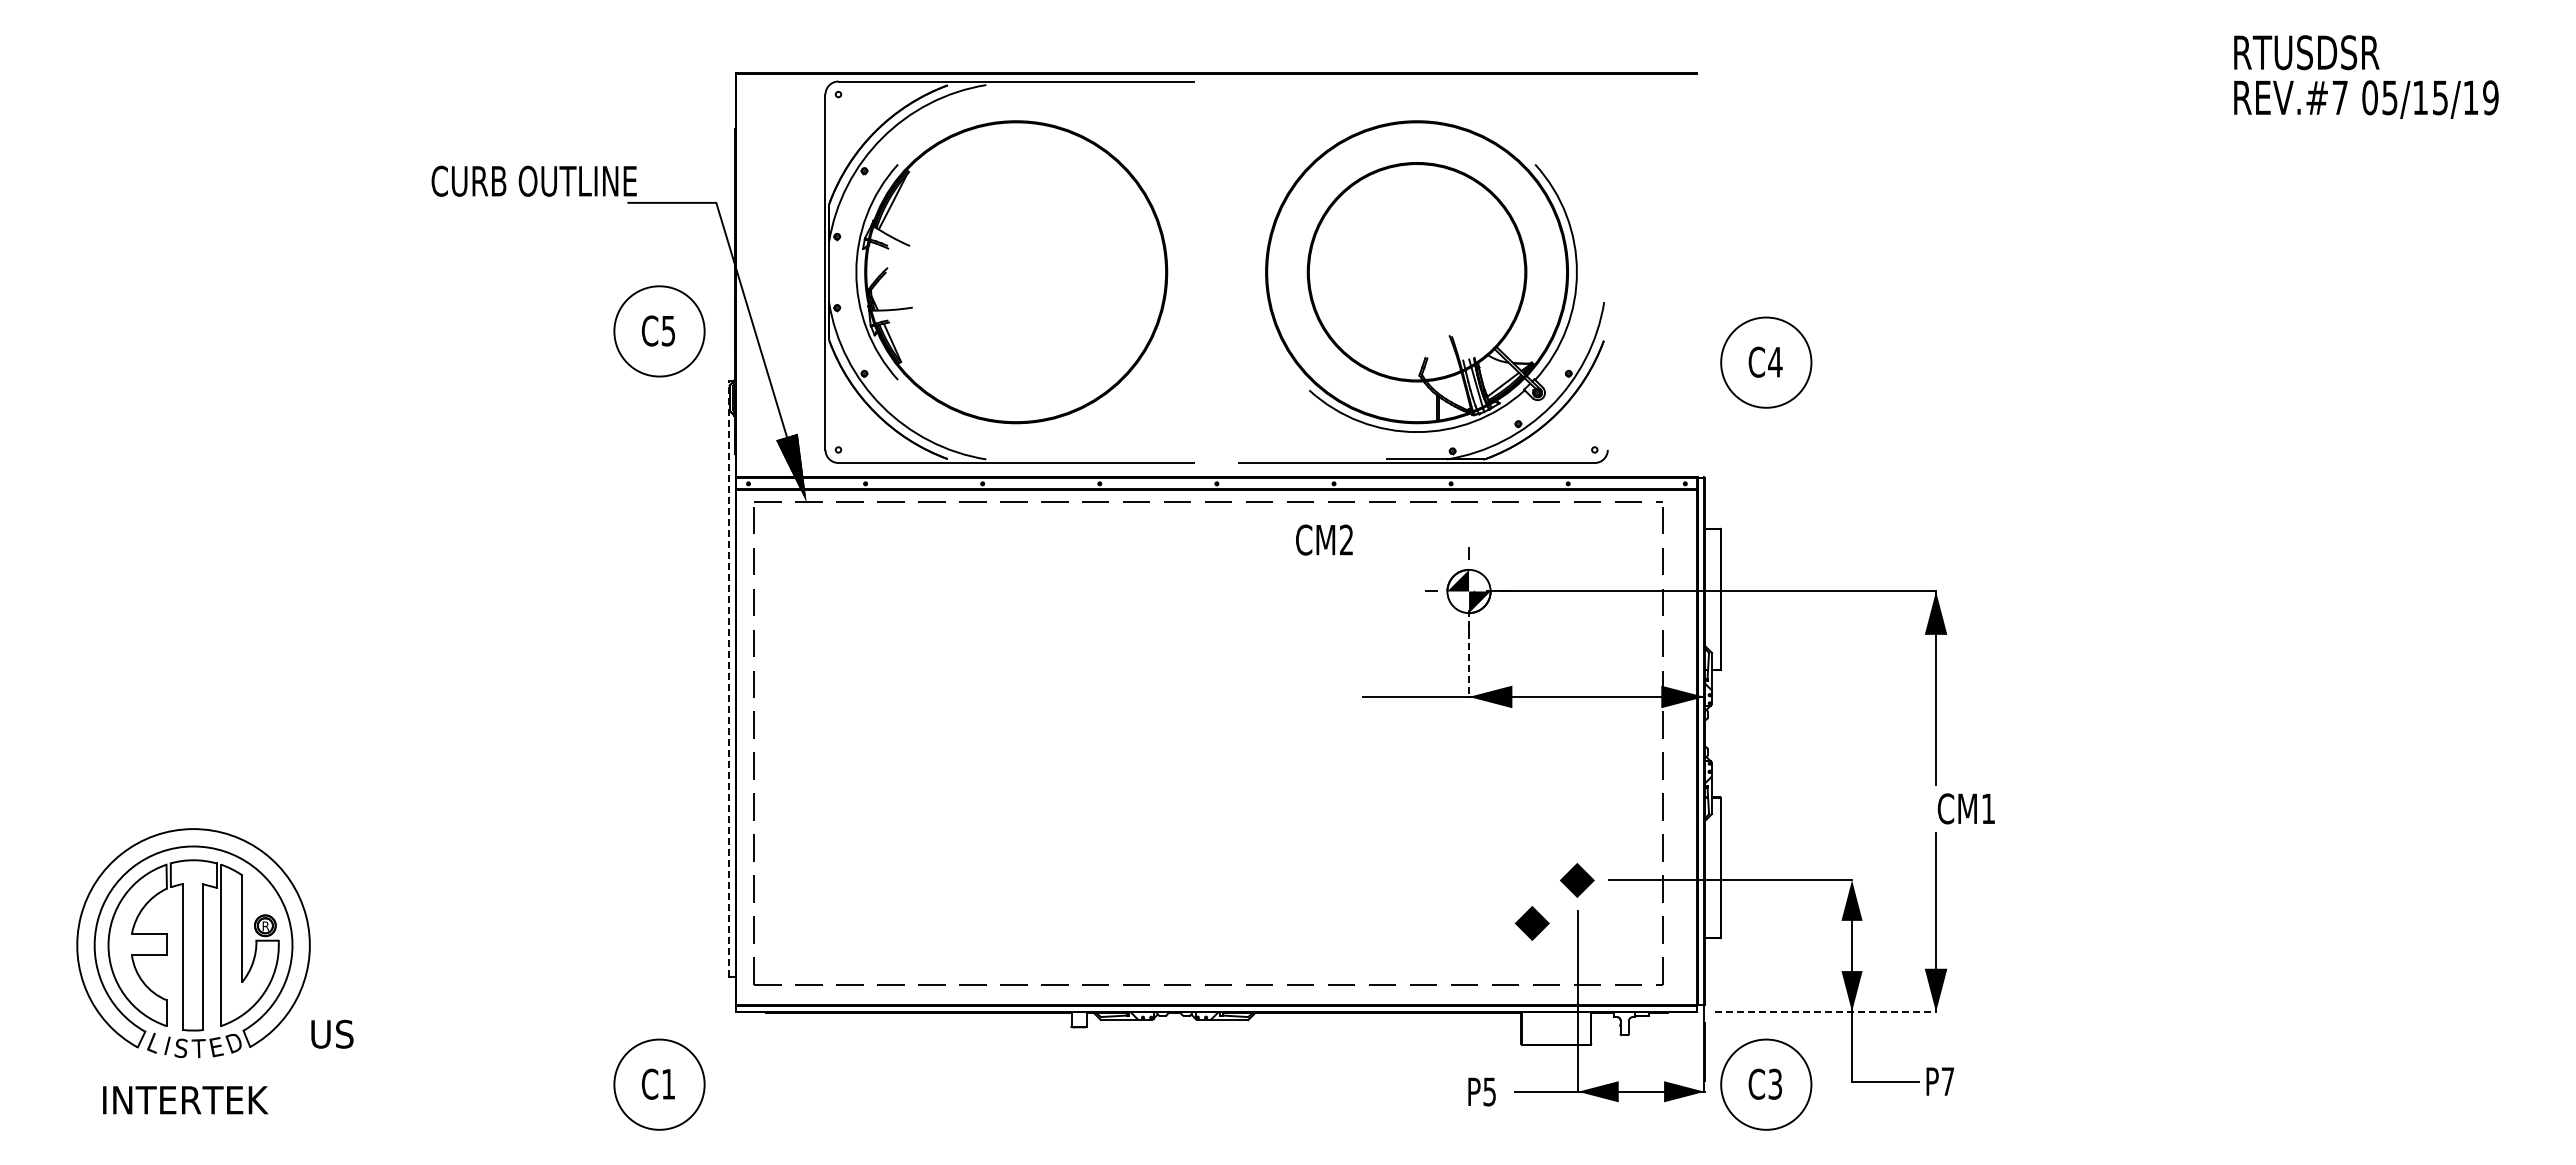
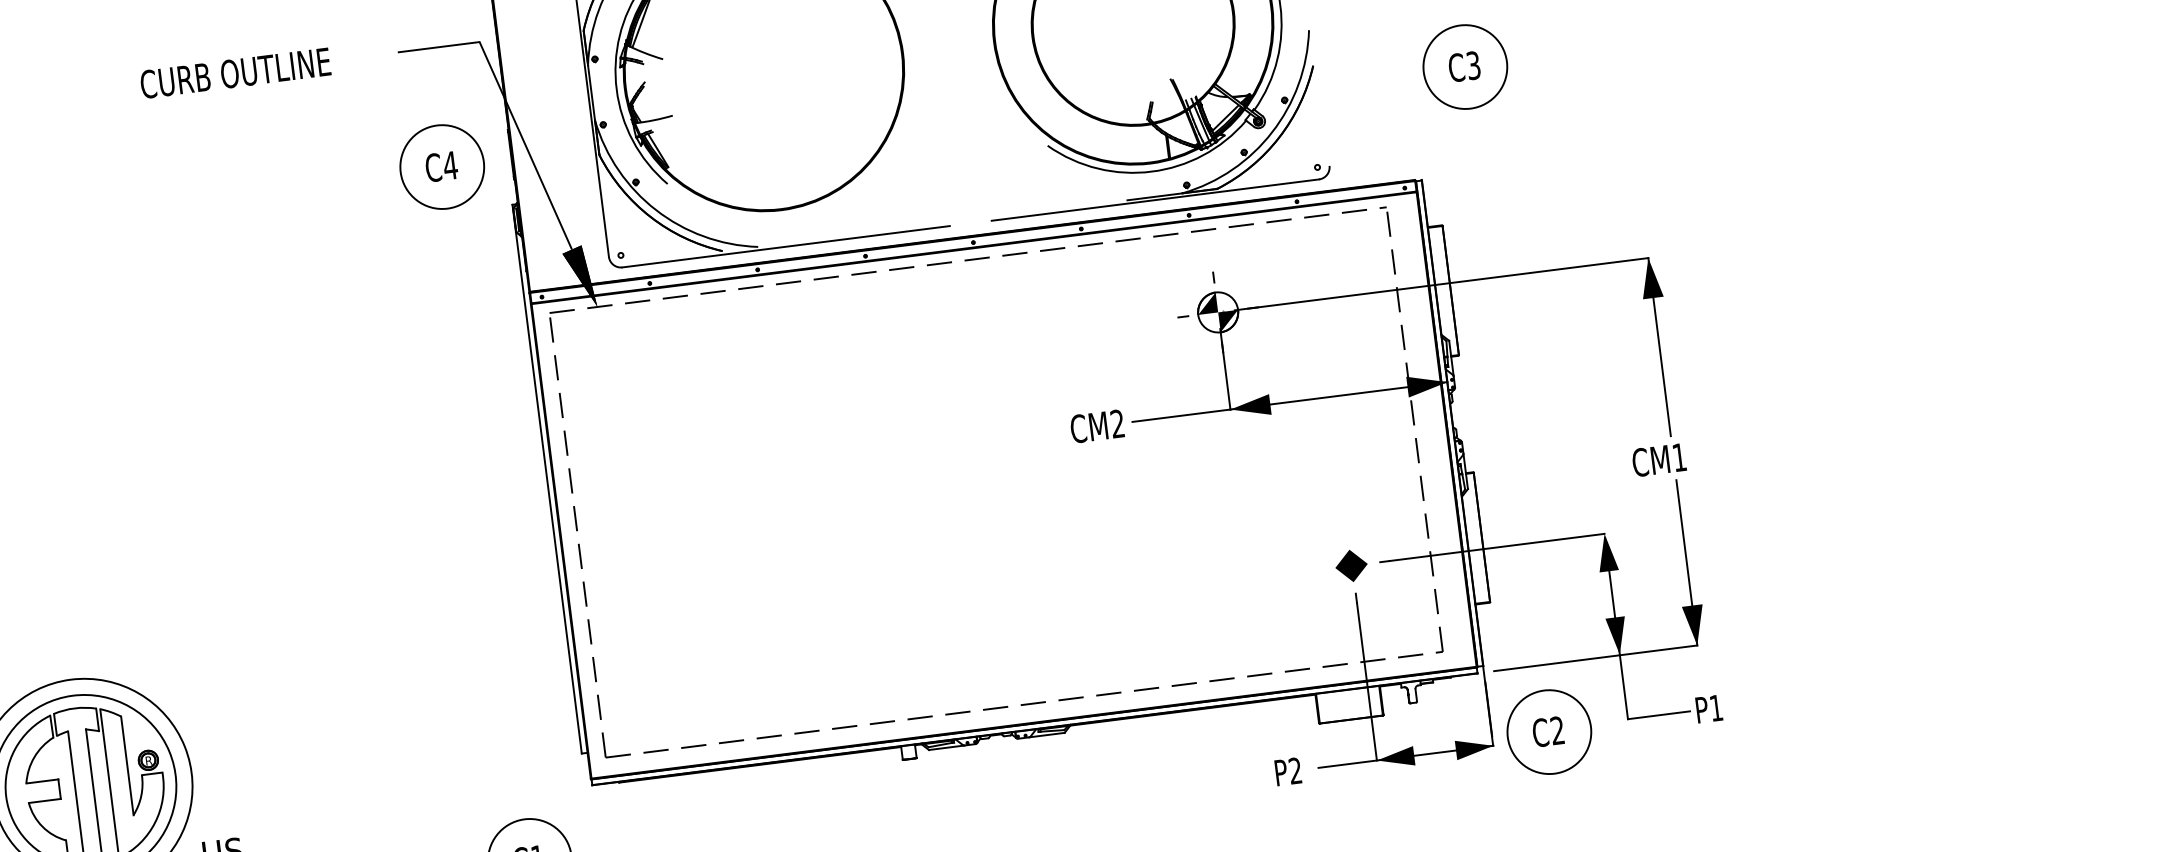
text: (533, 180) -> (234, 72), moved
text: (668, 331) -> (450, 166), C5 -> C4
text: (1775, 361) -> (1473, 64), C4 -> C3
text: (1324, 539) -> (1097, 425), moved
line: (1469, 653) -> (1225, 369), dashed -> solid
line: (729, 679) -> (547, 479), dashed -> solid
text: (1965, 808) -> (1658, 459), moved
part: (1532, 923) -> (1315, 610), removed
line: (1826, 1012) -> (1596, 658), dashed -> solid
text: (1947, 1081) -> (1715, 708), P7 -> P1
text: (1774, 1084) -> (1556, 730), C3 -> C2
text: (1489, 1091) -> (1295, 770), P5 -> P2

